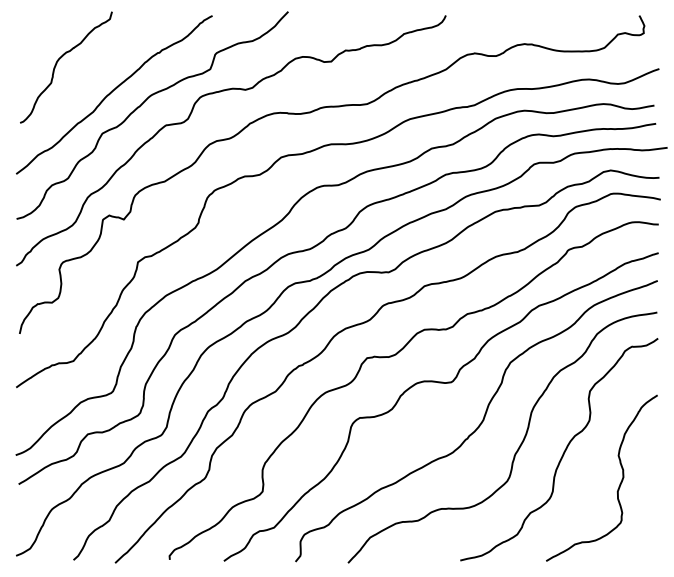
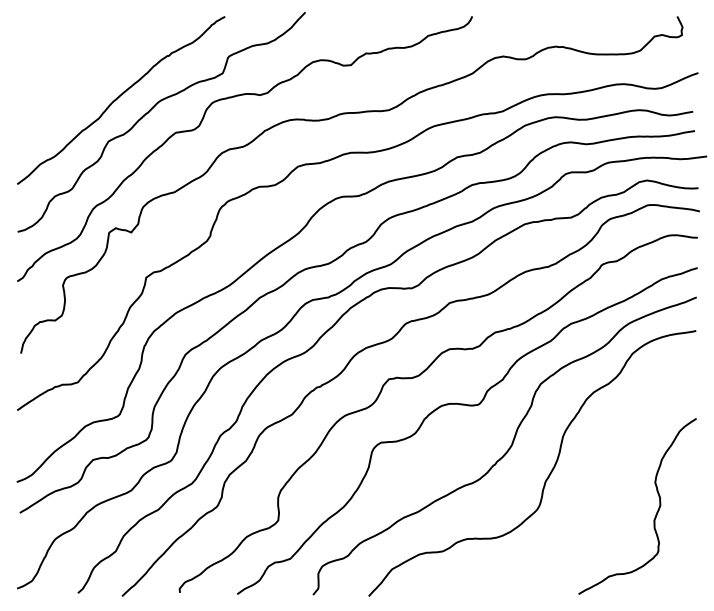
curve: (57, 62) -> (61, 66), removed
curve: (563, 452) -> (596, 479), removed

